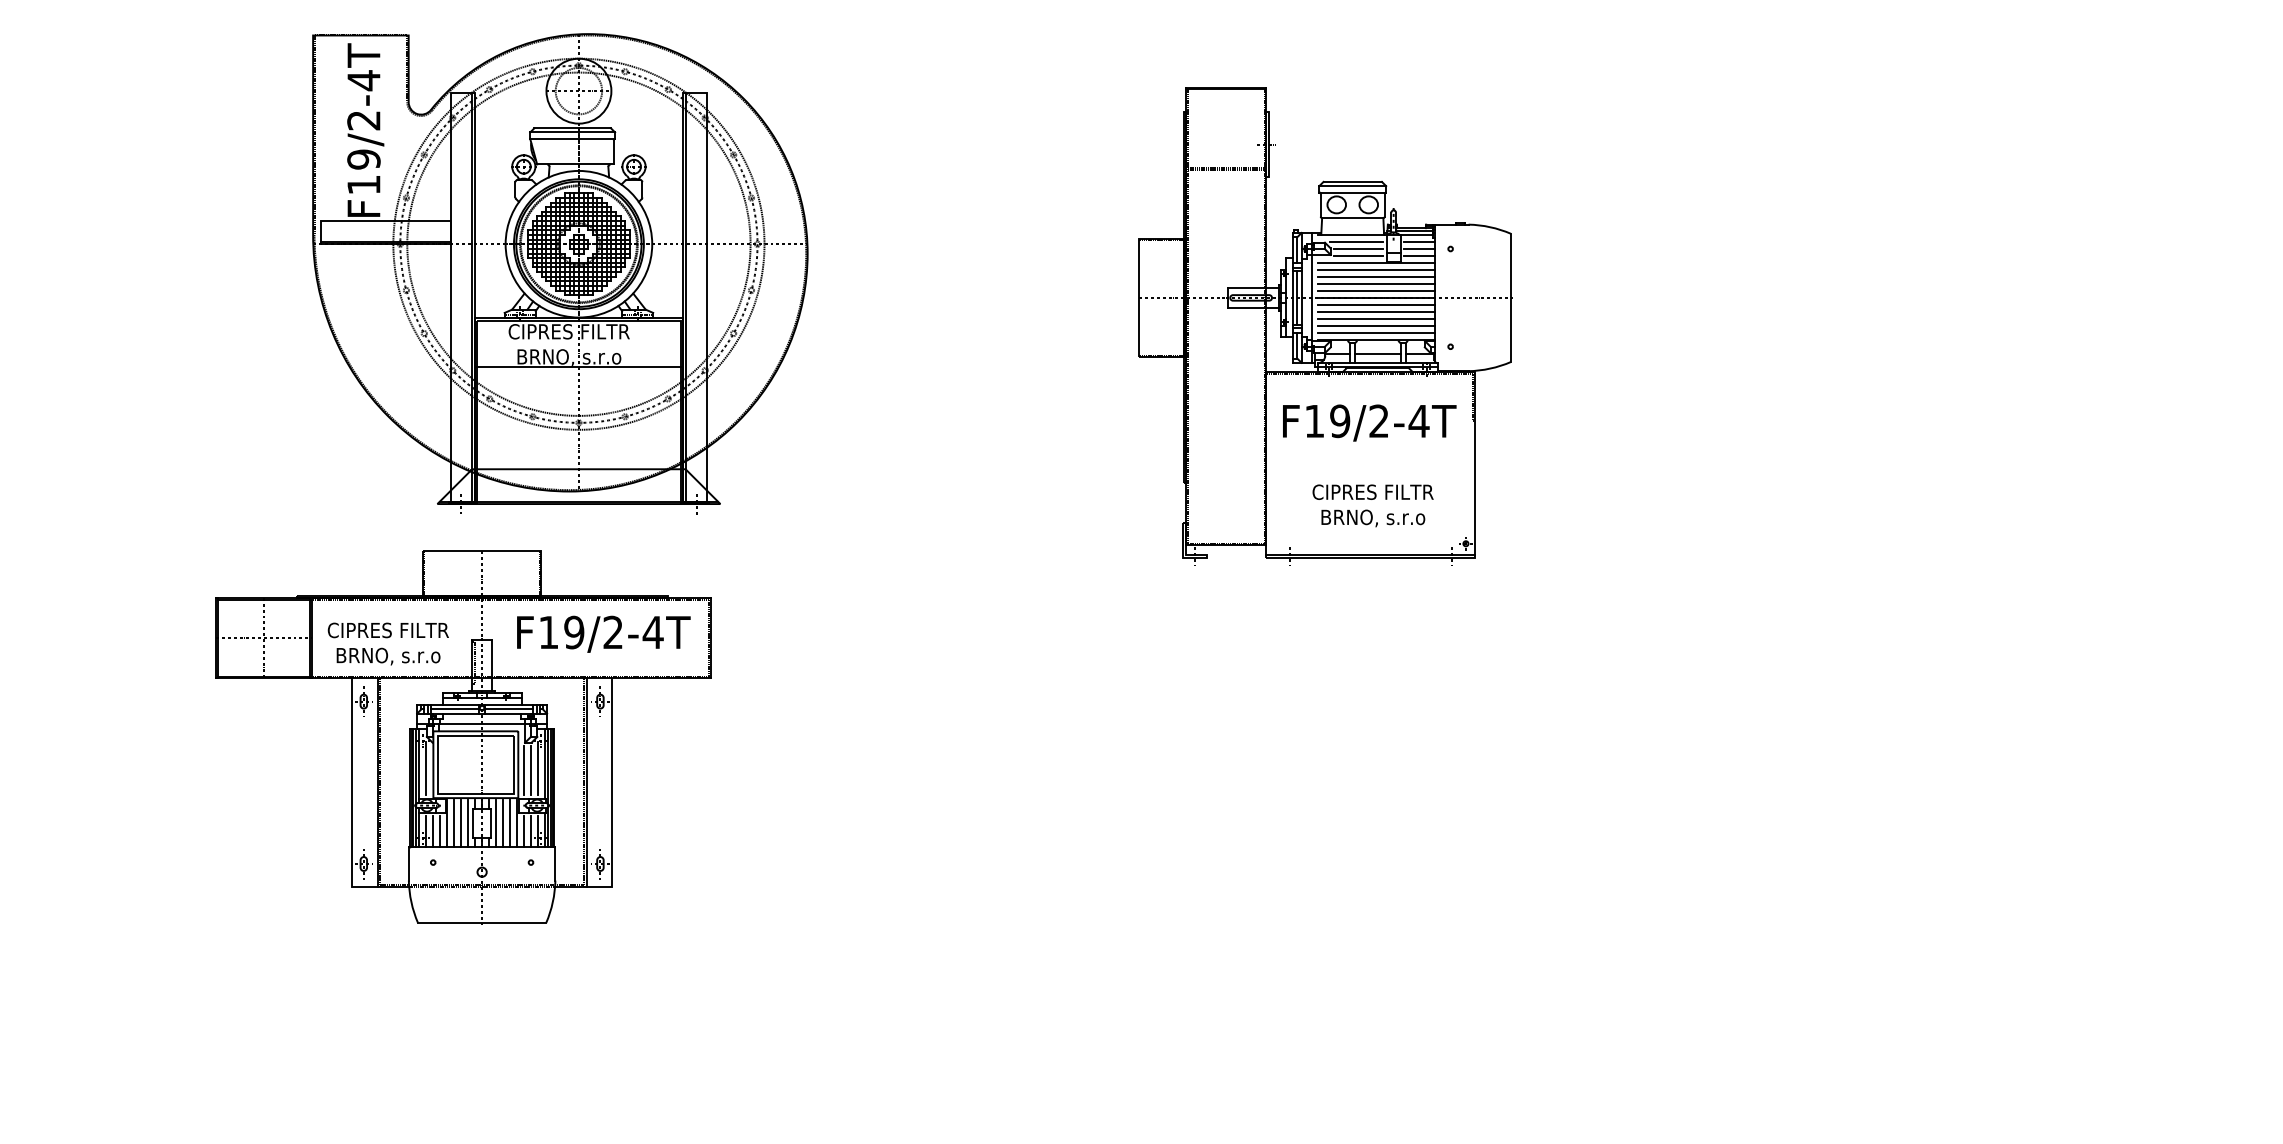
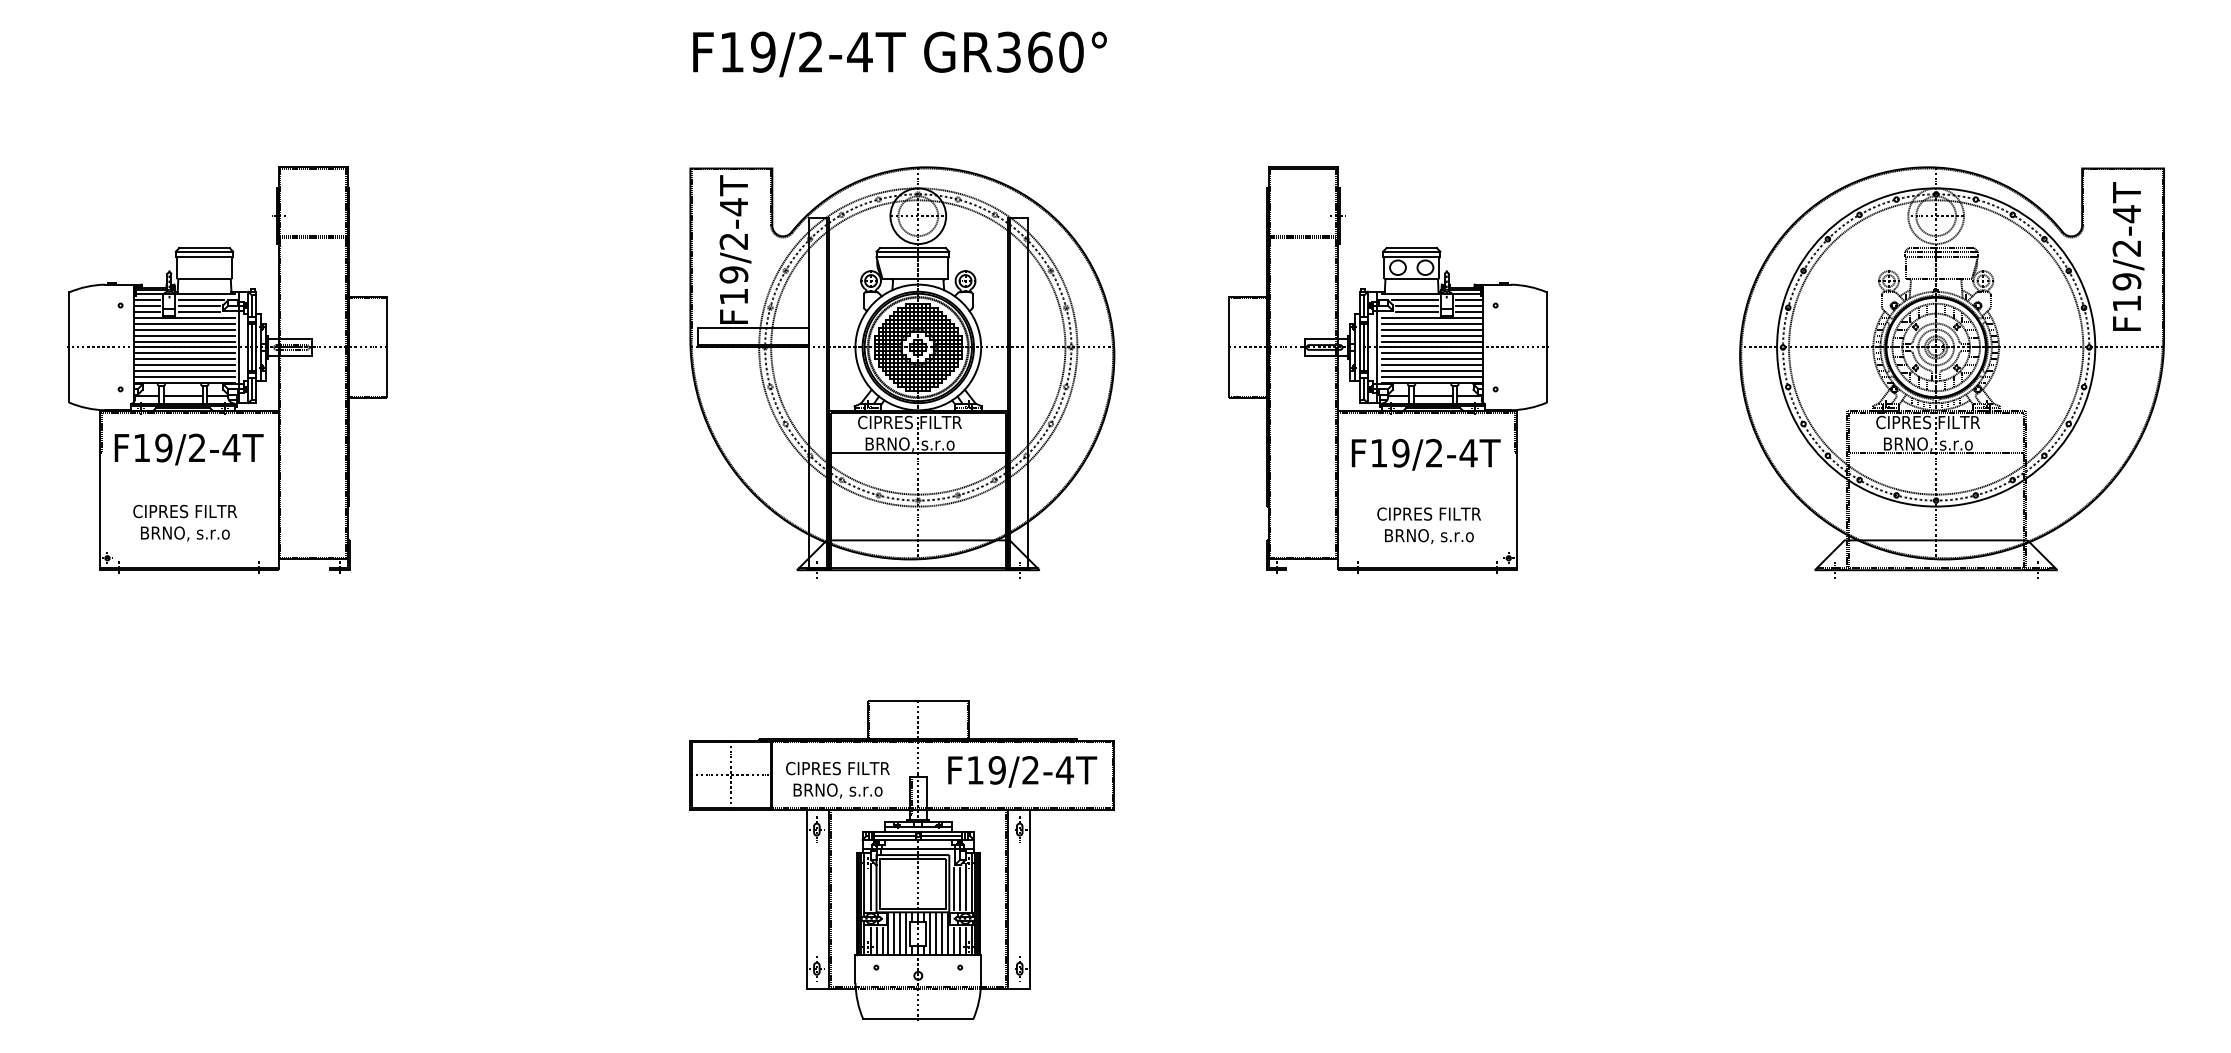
part: (1784, 273) -> (1951, 372), added
part: (1325, 323) -> (1388, 369), moved
part: (462, 737) -> (901, 860), moved

